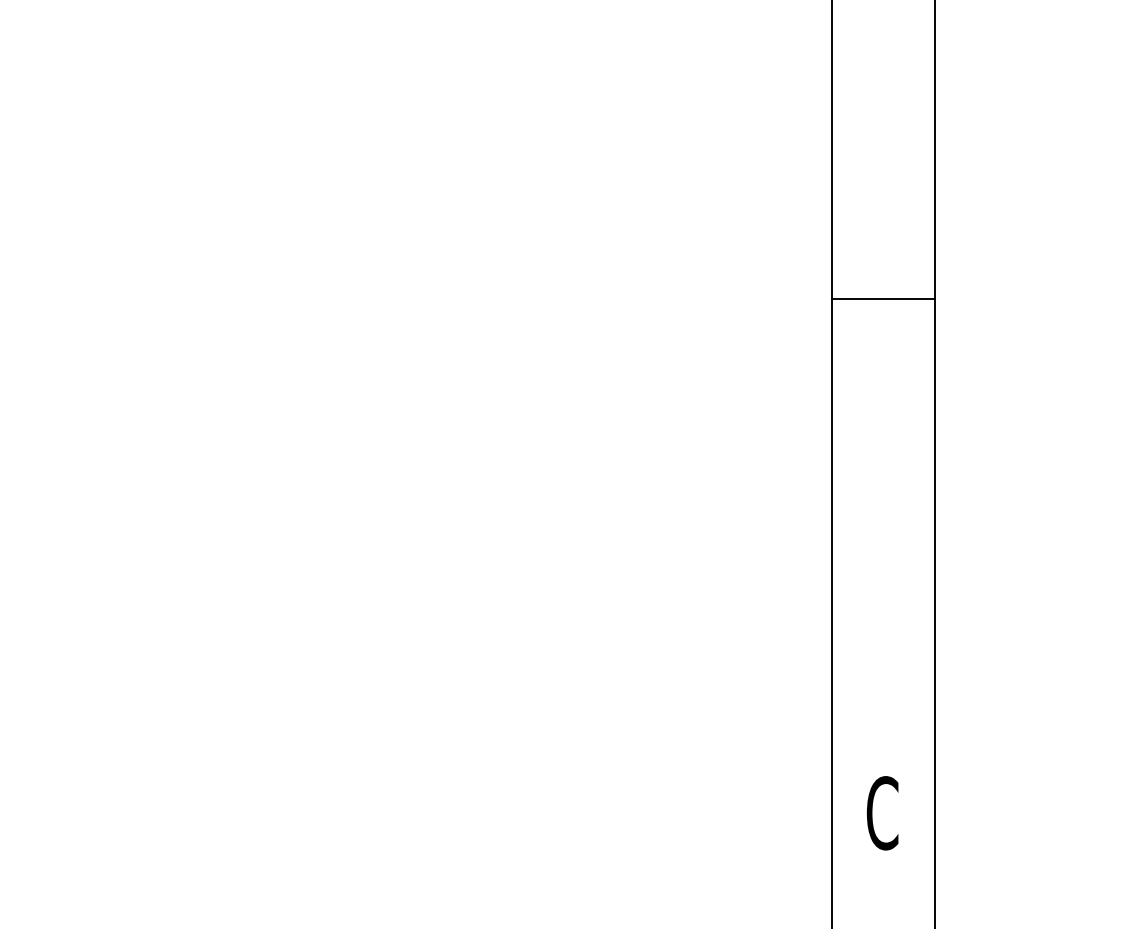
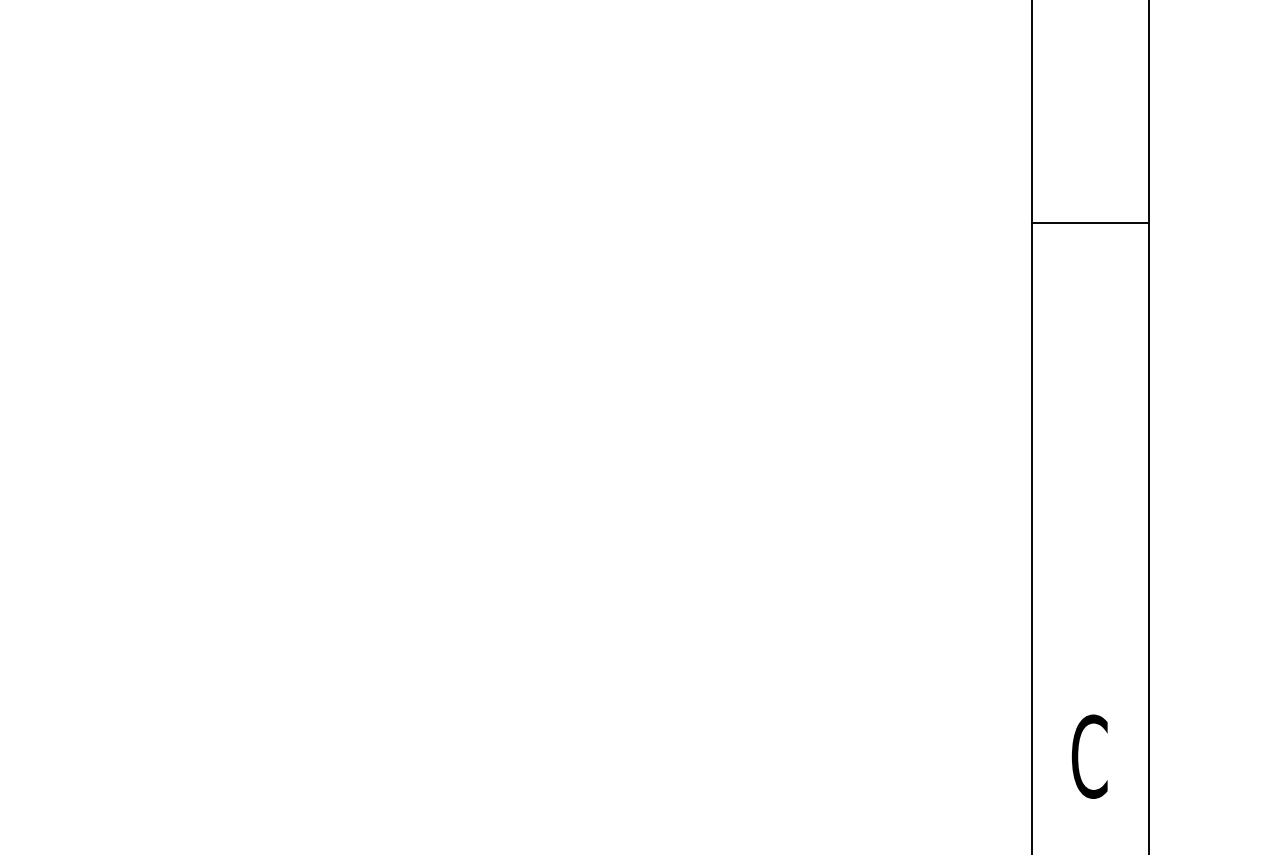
line: (883, 299) -> (1090, 223), moved

